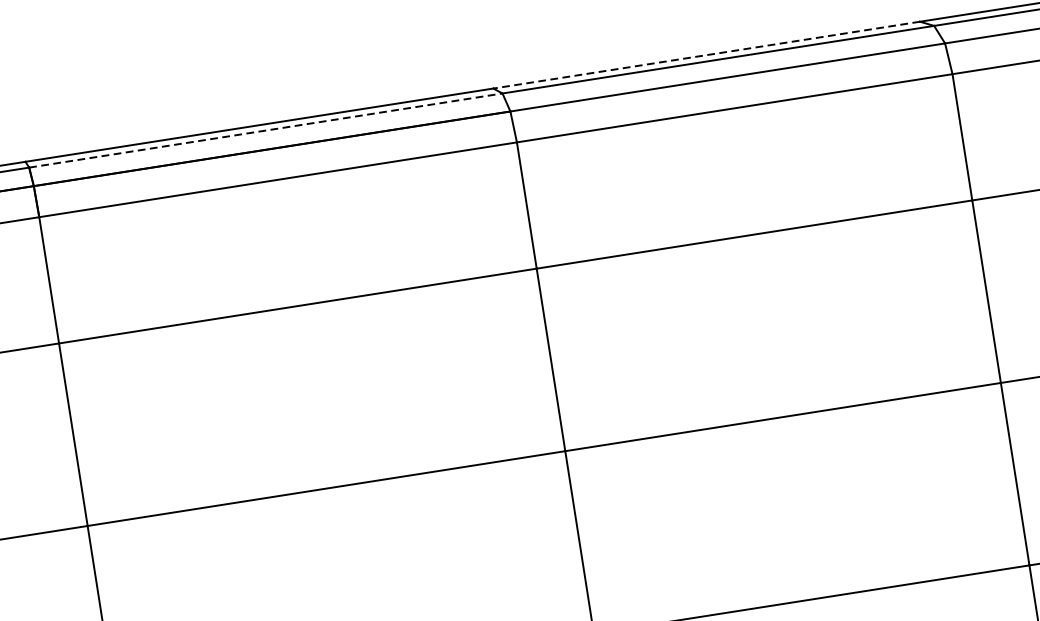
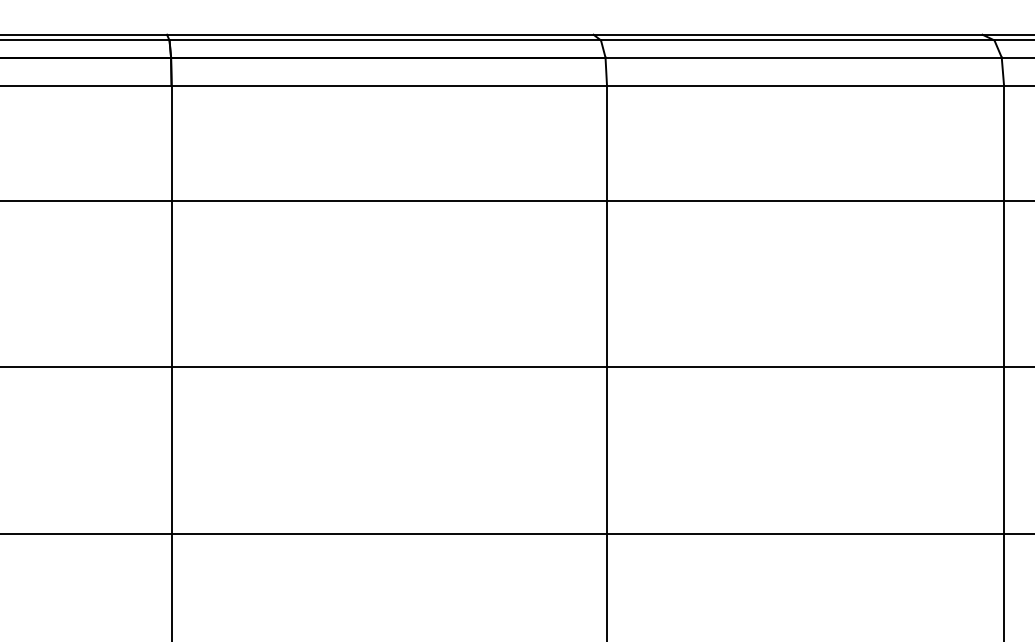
line: (706, 54) -> (787, 34), dashed -> solid
line: (266, 130) -> (385, 40), dashed -> solid

